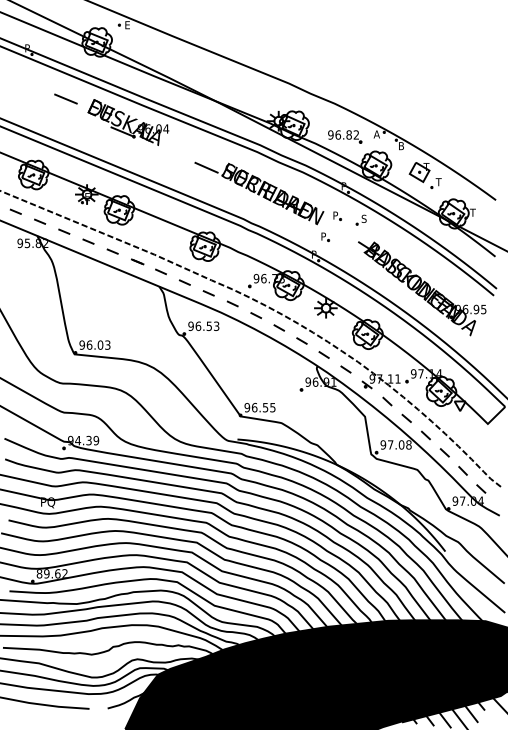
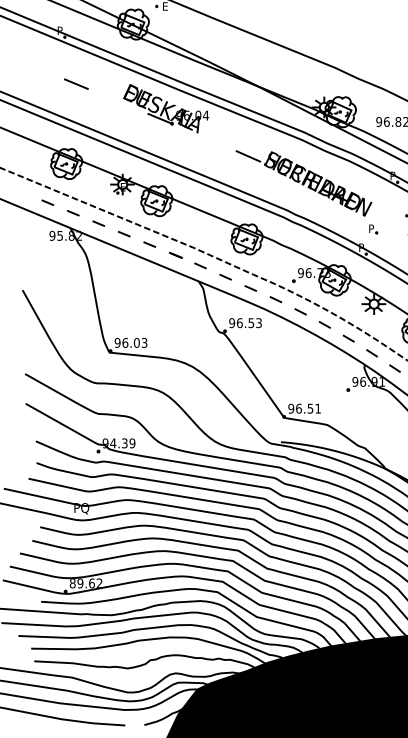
line: (65, 98) -> (75, 83), moved
part: (337, 216) -> (386, 207), removed
text: (272, 407) -> (317, 408), 96.55 -> 96.51

